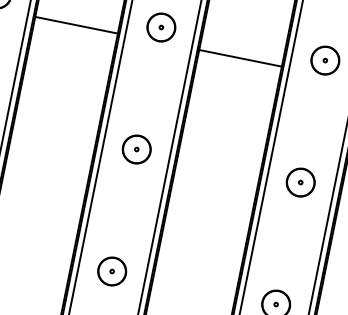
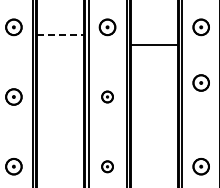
line: (76, 25) -> (60, 35), solid -> dashed
line: (240, 58) -> (154, 45), moved
part: (136, 148) -> (107, 96), size x0.7
part: (299, 181) -> (200, 82), moved
part: (112, 271) -> (107, 166), size x0.7

